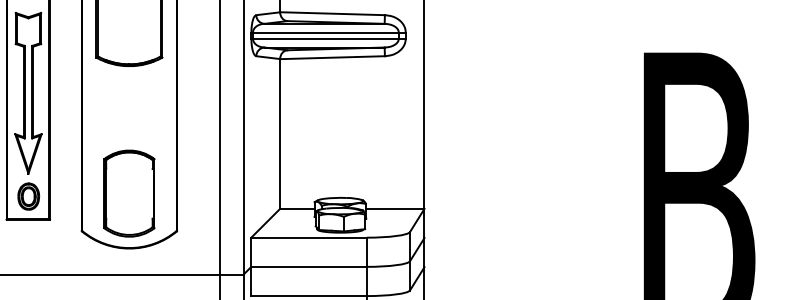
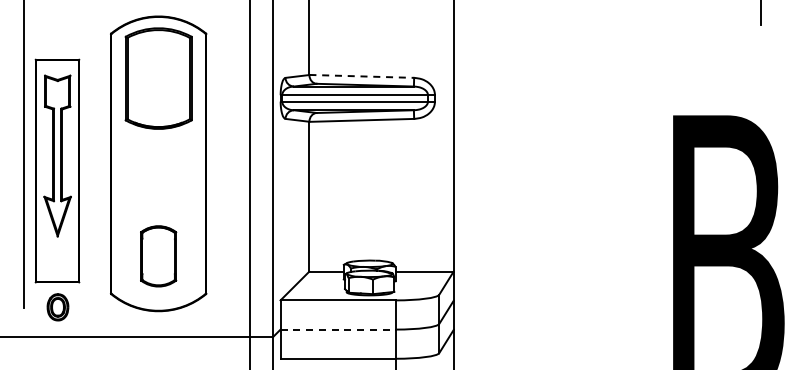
line: (333, 13) -> (362, 76), solid -> dashed
part: (129, 193) -> (158, 256), size x0.7
part: (28, 196) -> (57, 307), moved
line: (309, 266) -> (338, 329), solid -> dashed

